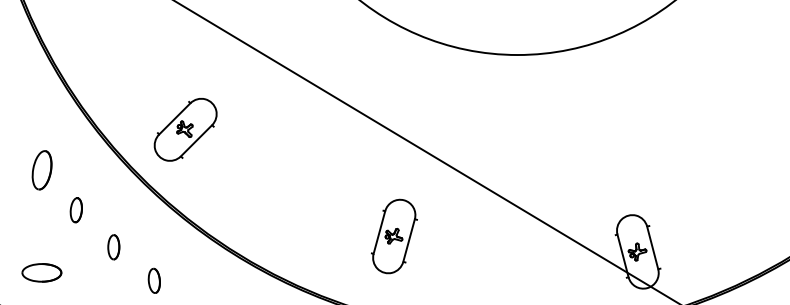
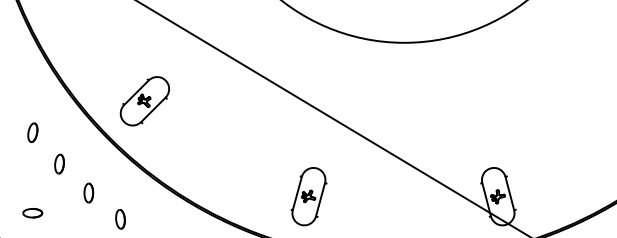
part: (41, 169) -> (32, 132), size x0.62
part: (393, 236) -> (308, 196), moved
part: (41, 273) -> (32, 213), size x0.62

